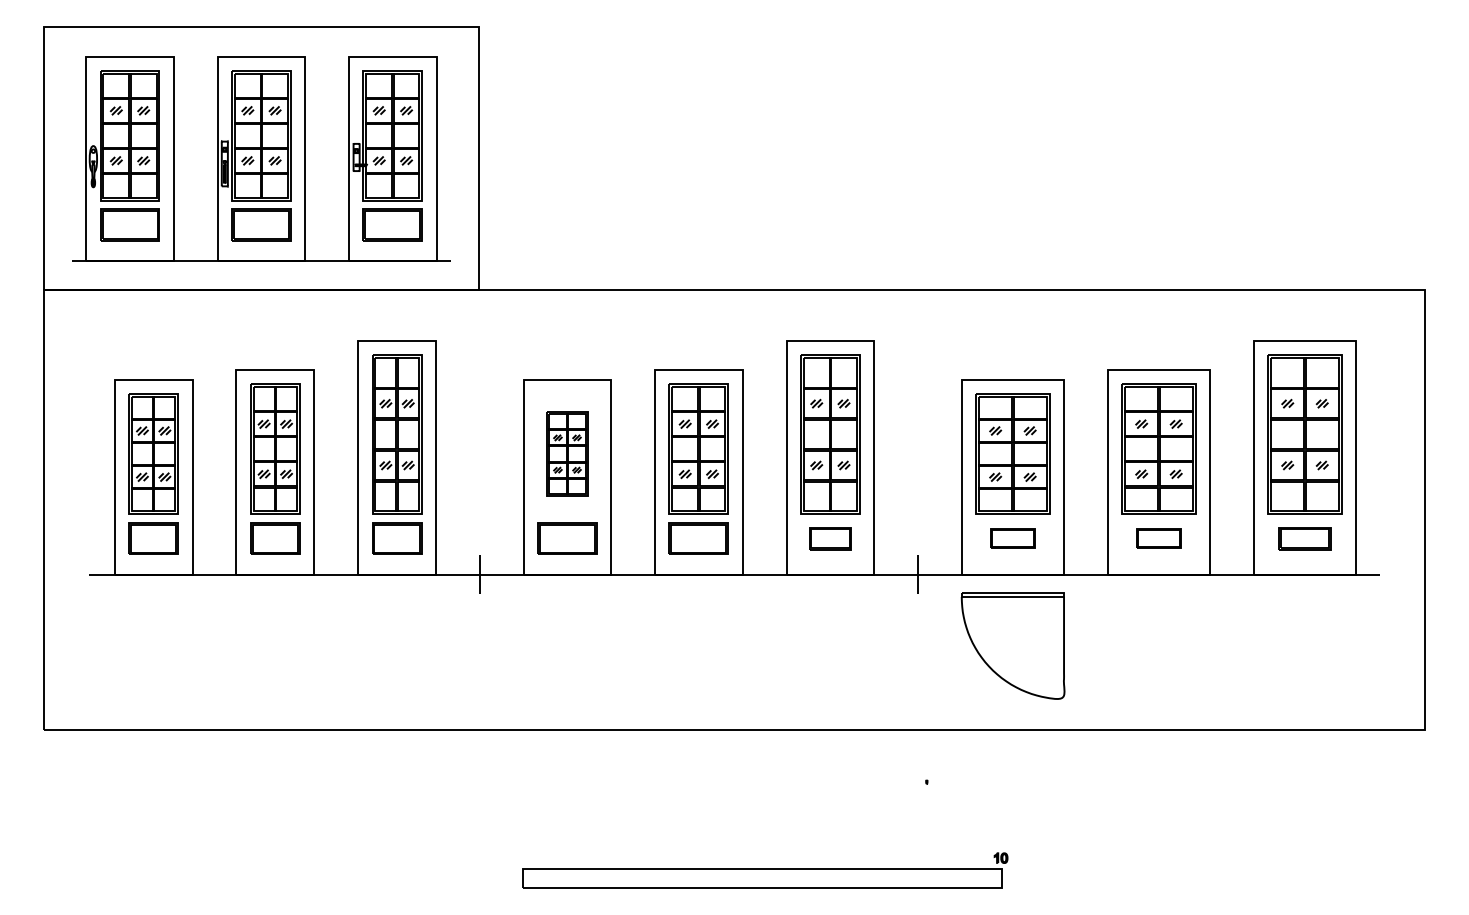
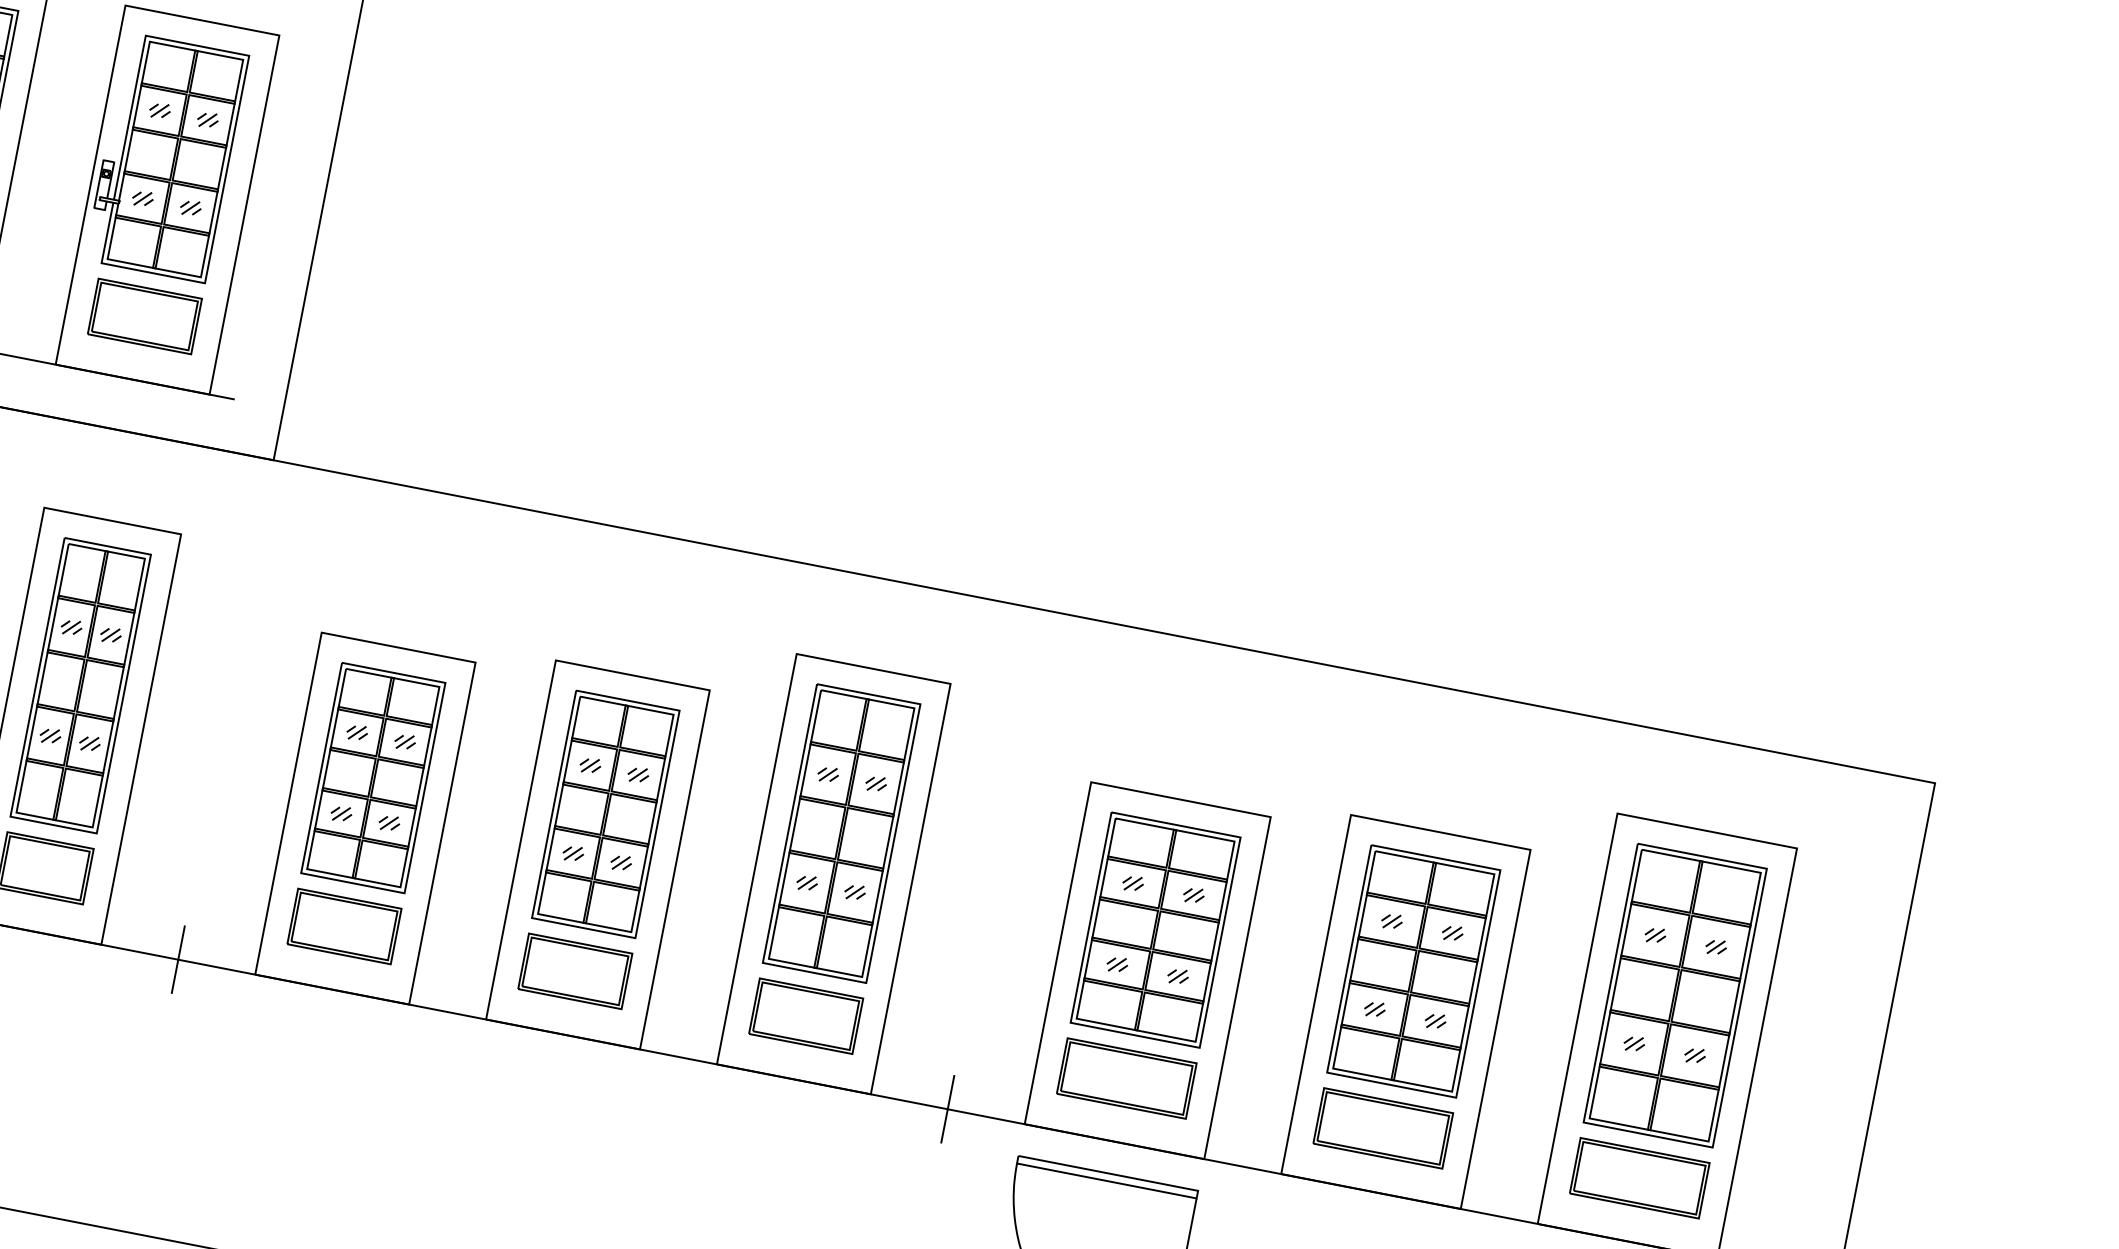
part: (567, 453) -> (373, 777), size x1.43
part: (830, 538) -> (806, 1016), size x1.43
part: (1012, 538) -> (1126, 1078), size x1.67
part: (1158, 538) -> (1382, 1128), size x1.67
part: (1304, 538) -> (1638, 1177), size x1.43

